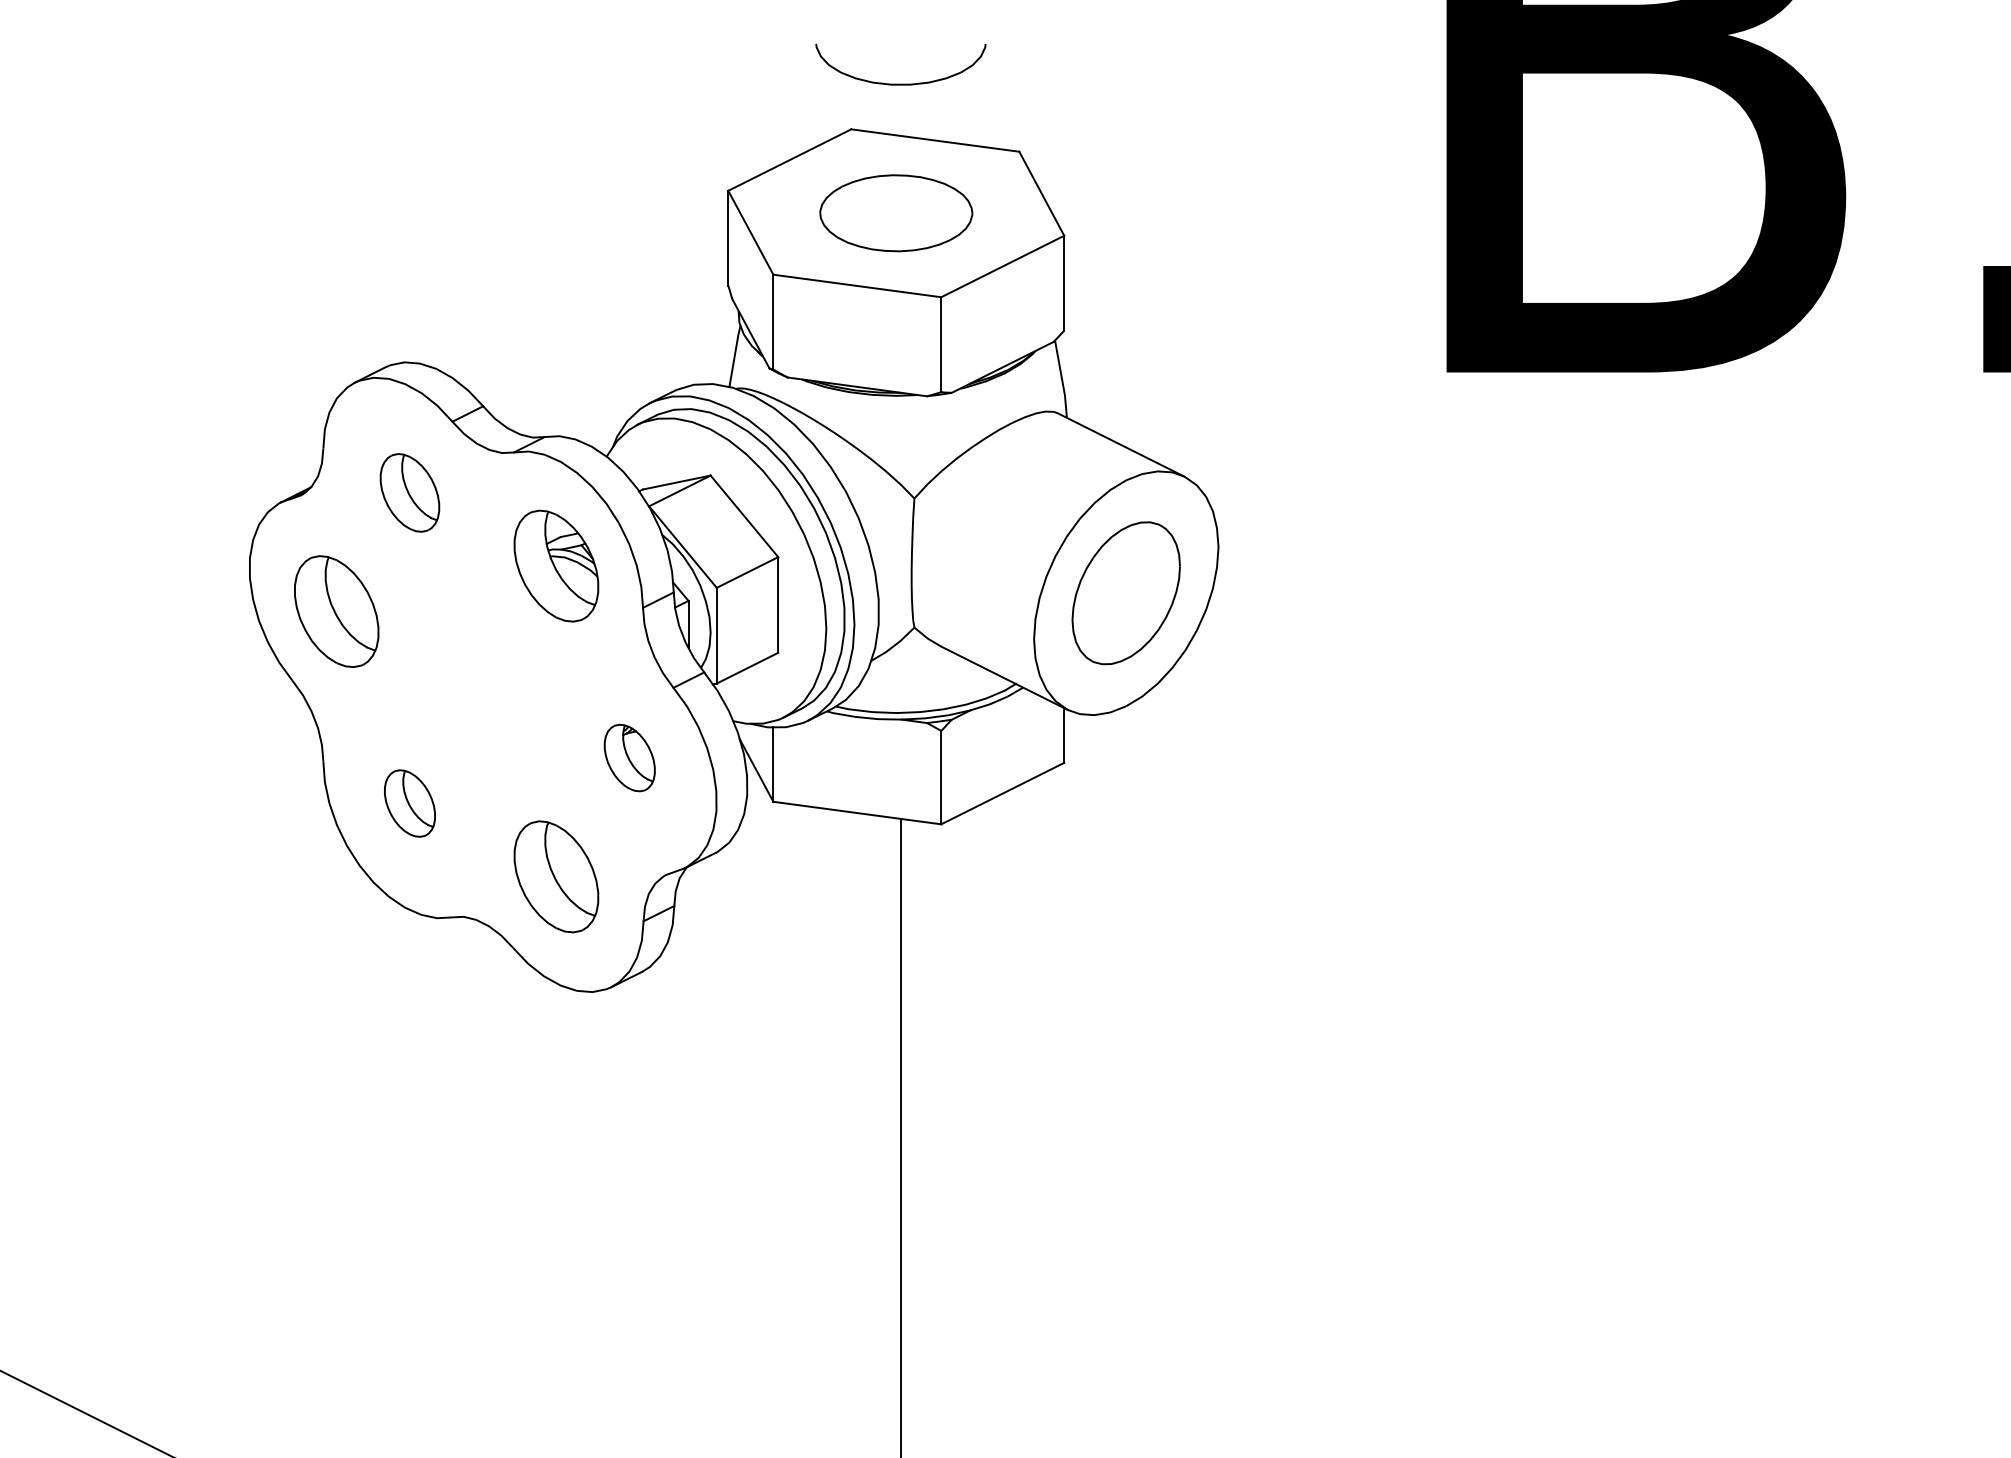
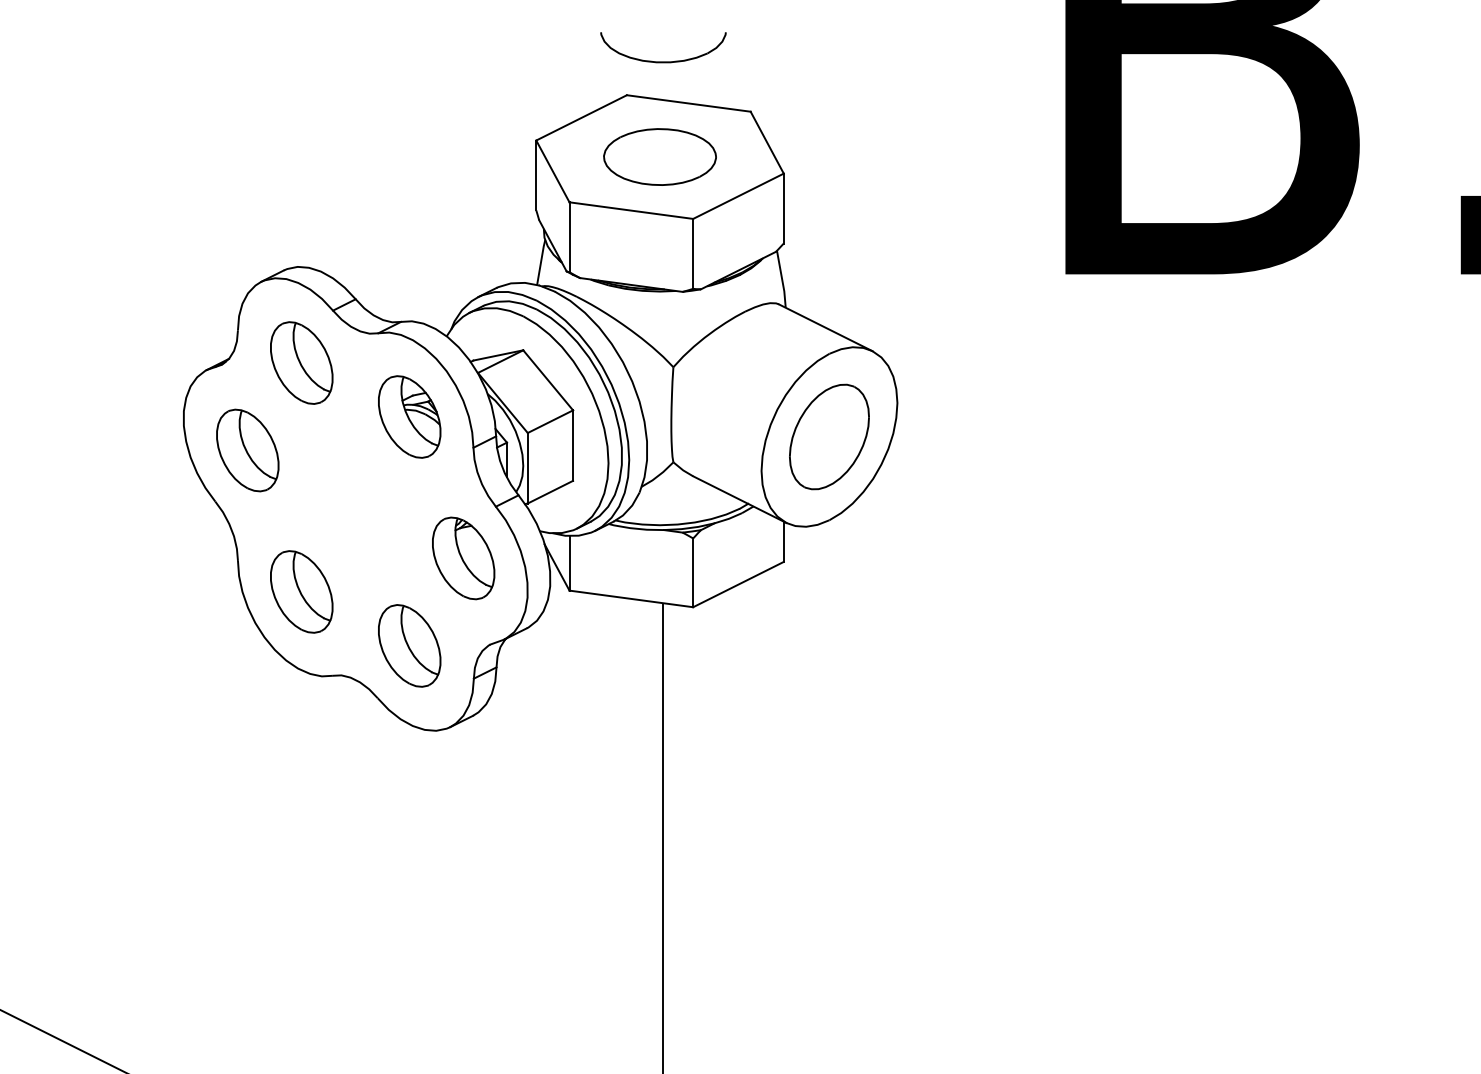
part: (409, 492) -> (301, 362), size x1.43
part: (629, 757) -> (463, 557), size x1.67
part: (409, 803) -> (301, 591), size x1.67

